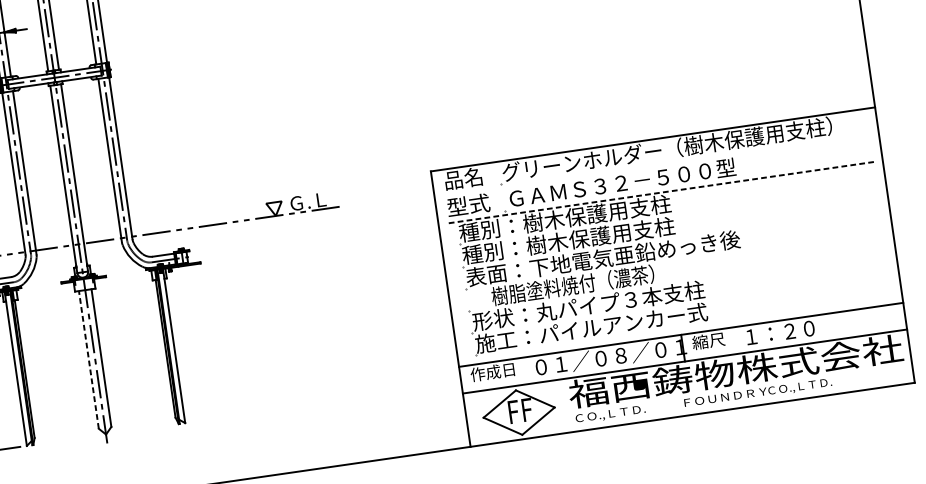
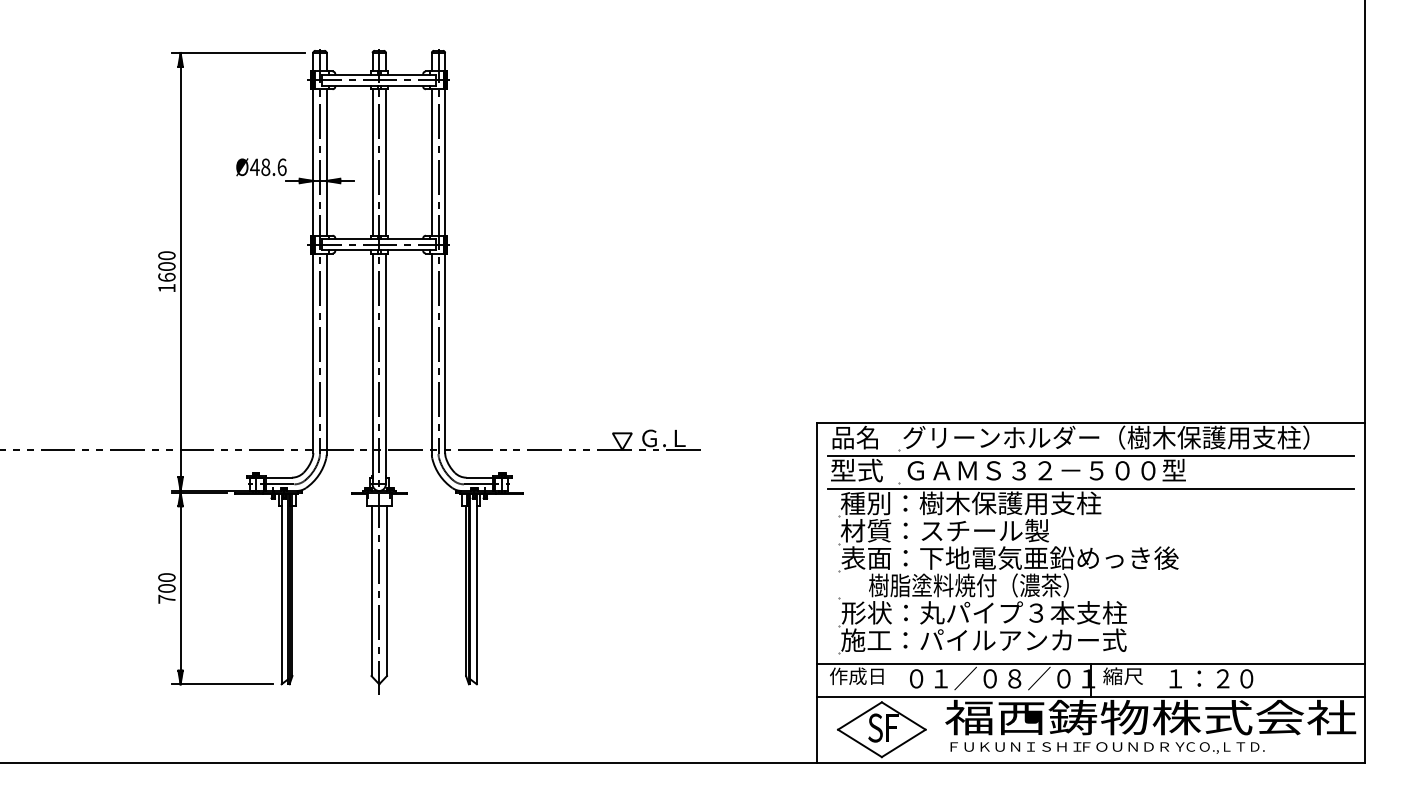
line: (656, 165) -> (1090, 455), added
line: (661, 192) -> (1091, 488), dashed -> solid
text: (568, 240) -> (971, 530), 種別：樹木保護用支柱 -> 材質：スチール製
line: (88, 360) -> (371, 591), dashed -> solid
text: (513, 411) -> (875, 727), F -> S
text: (629, 411) -> (1015, 747), ＣＯ.,ＬＴＤ. -> ＦＵＫＵＮＩＳＨＩ

